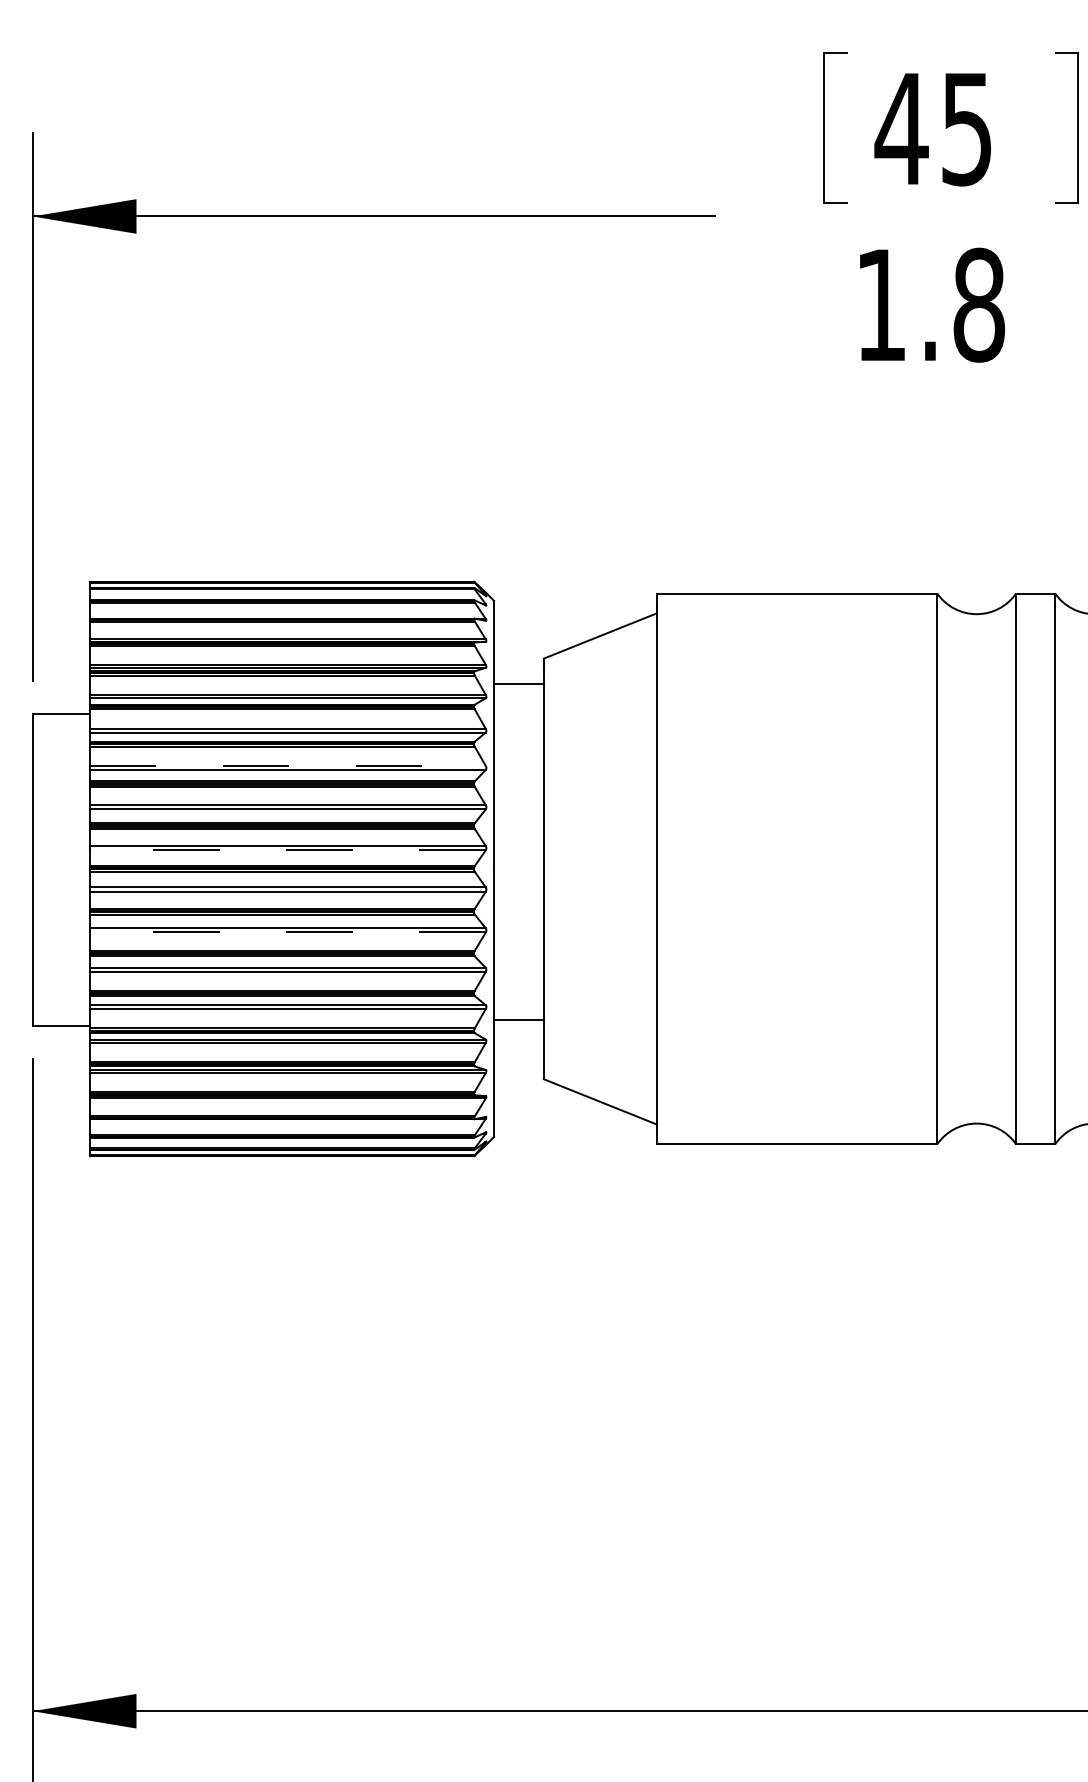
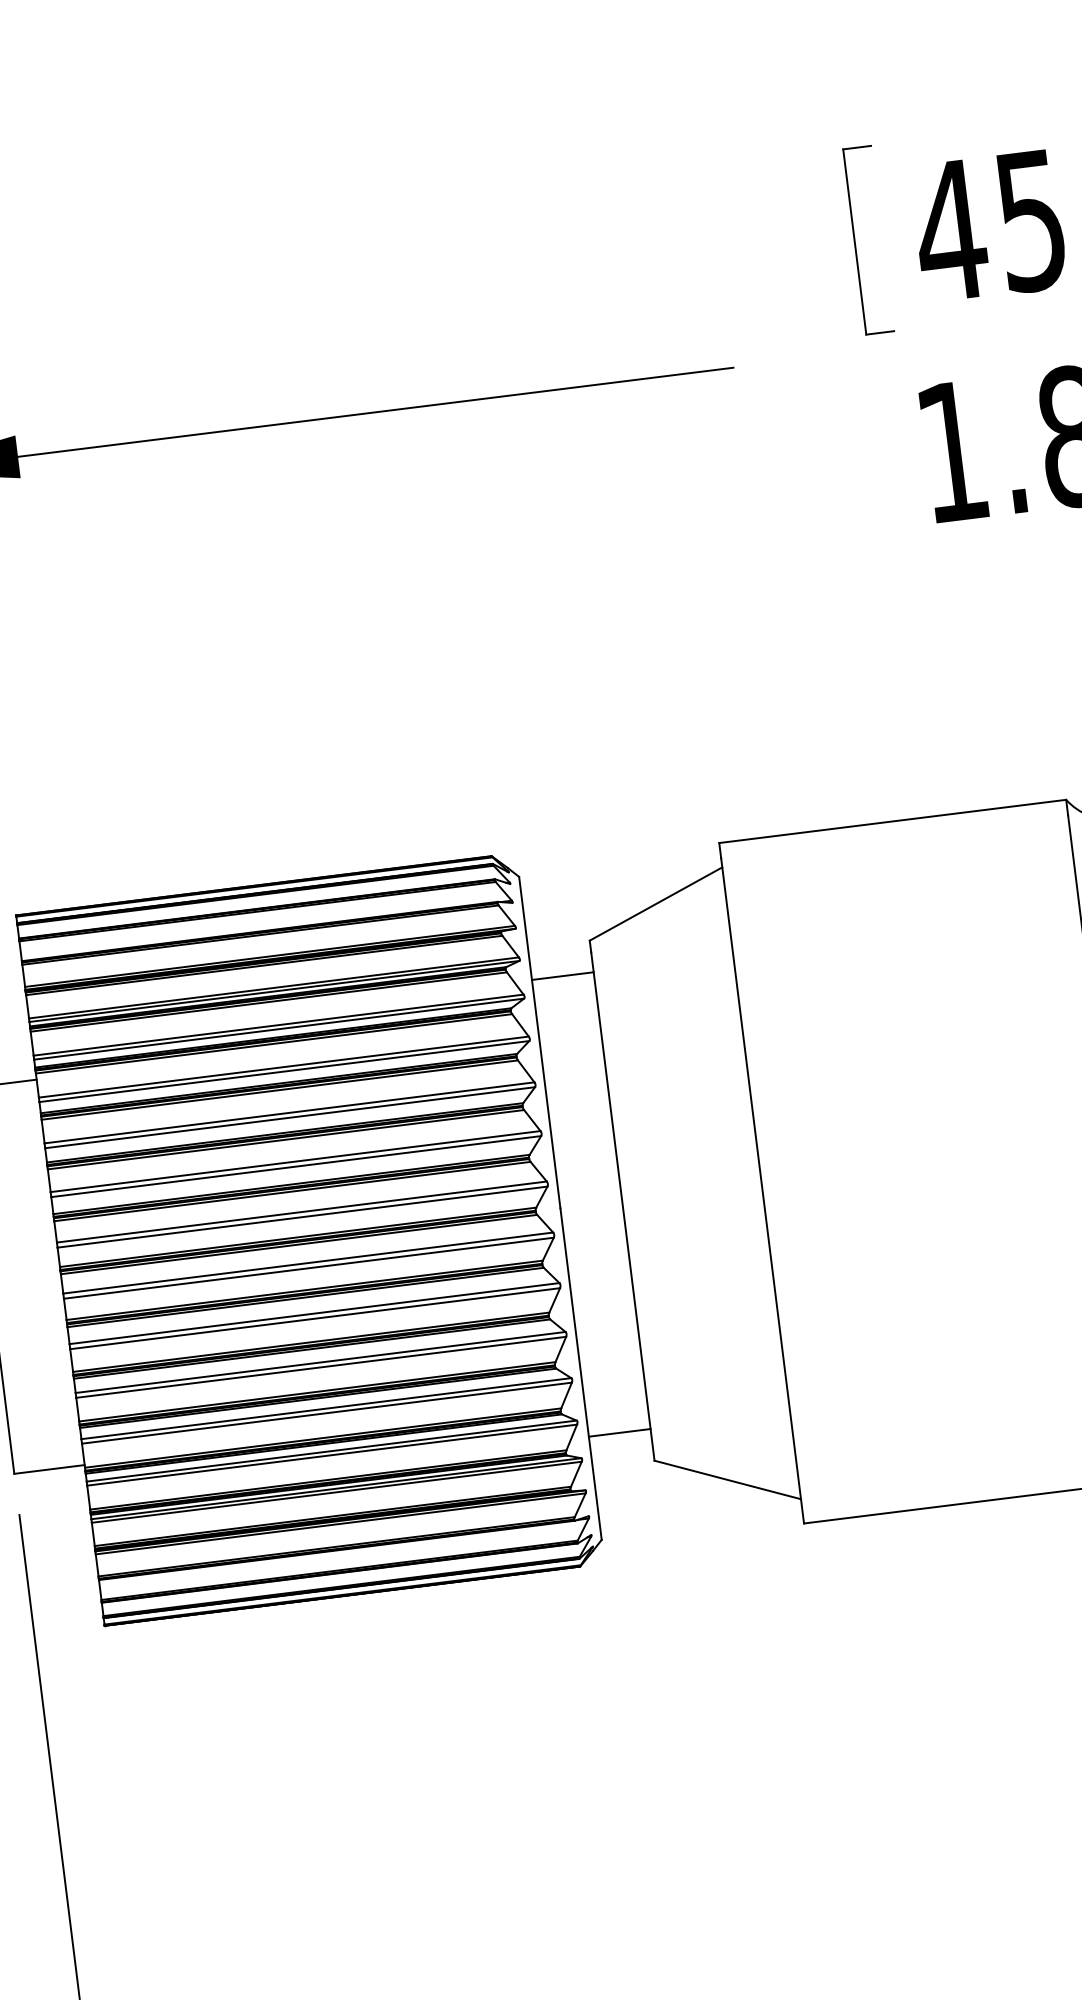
line: (288, 765) -> (290, 1112), dashed -> solid
line: (287, 850) -> (302, 1217), dashed -> solid
line: (287, 932) -> (314, 1318), dashed -> solid
line: (518, 1019) -> (619, 1432), moved

